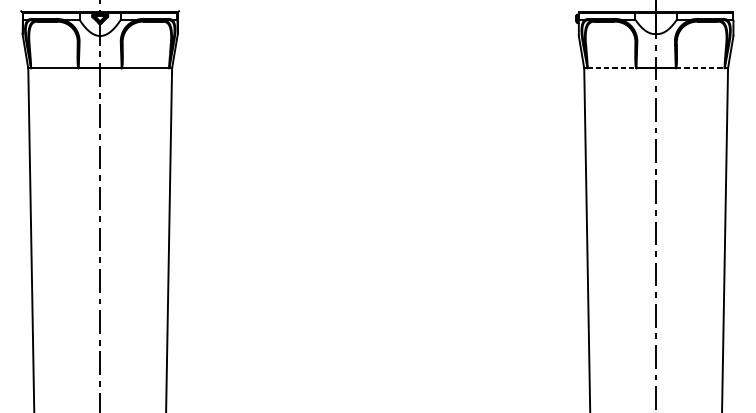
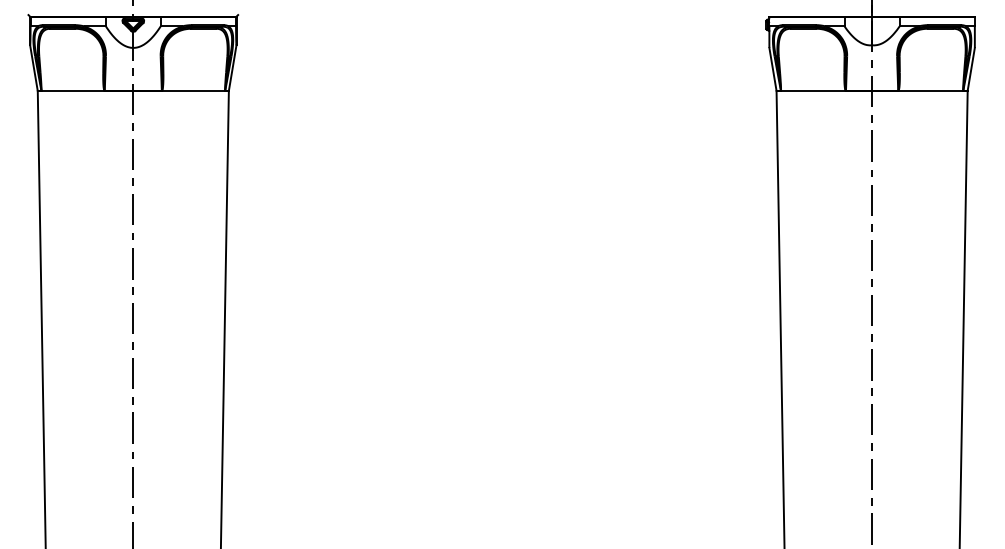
line: (612, 68) -> (813, 90), dashed -> solid
line: (700, 68) -> (931, 90), dashed -> solid

